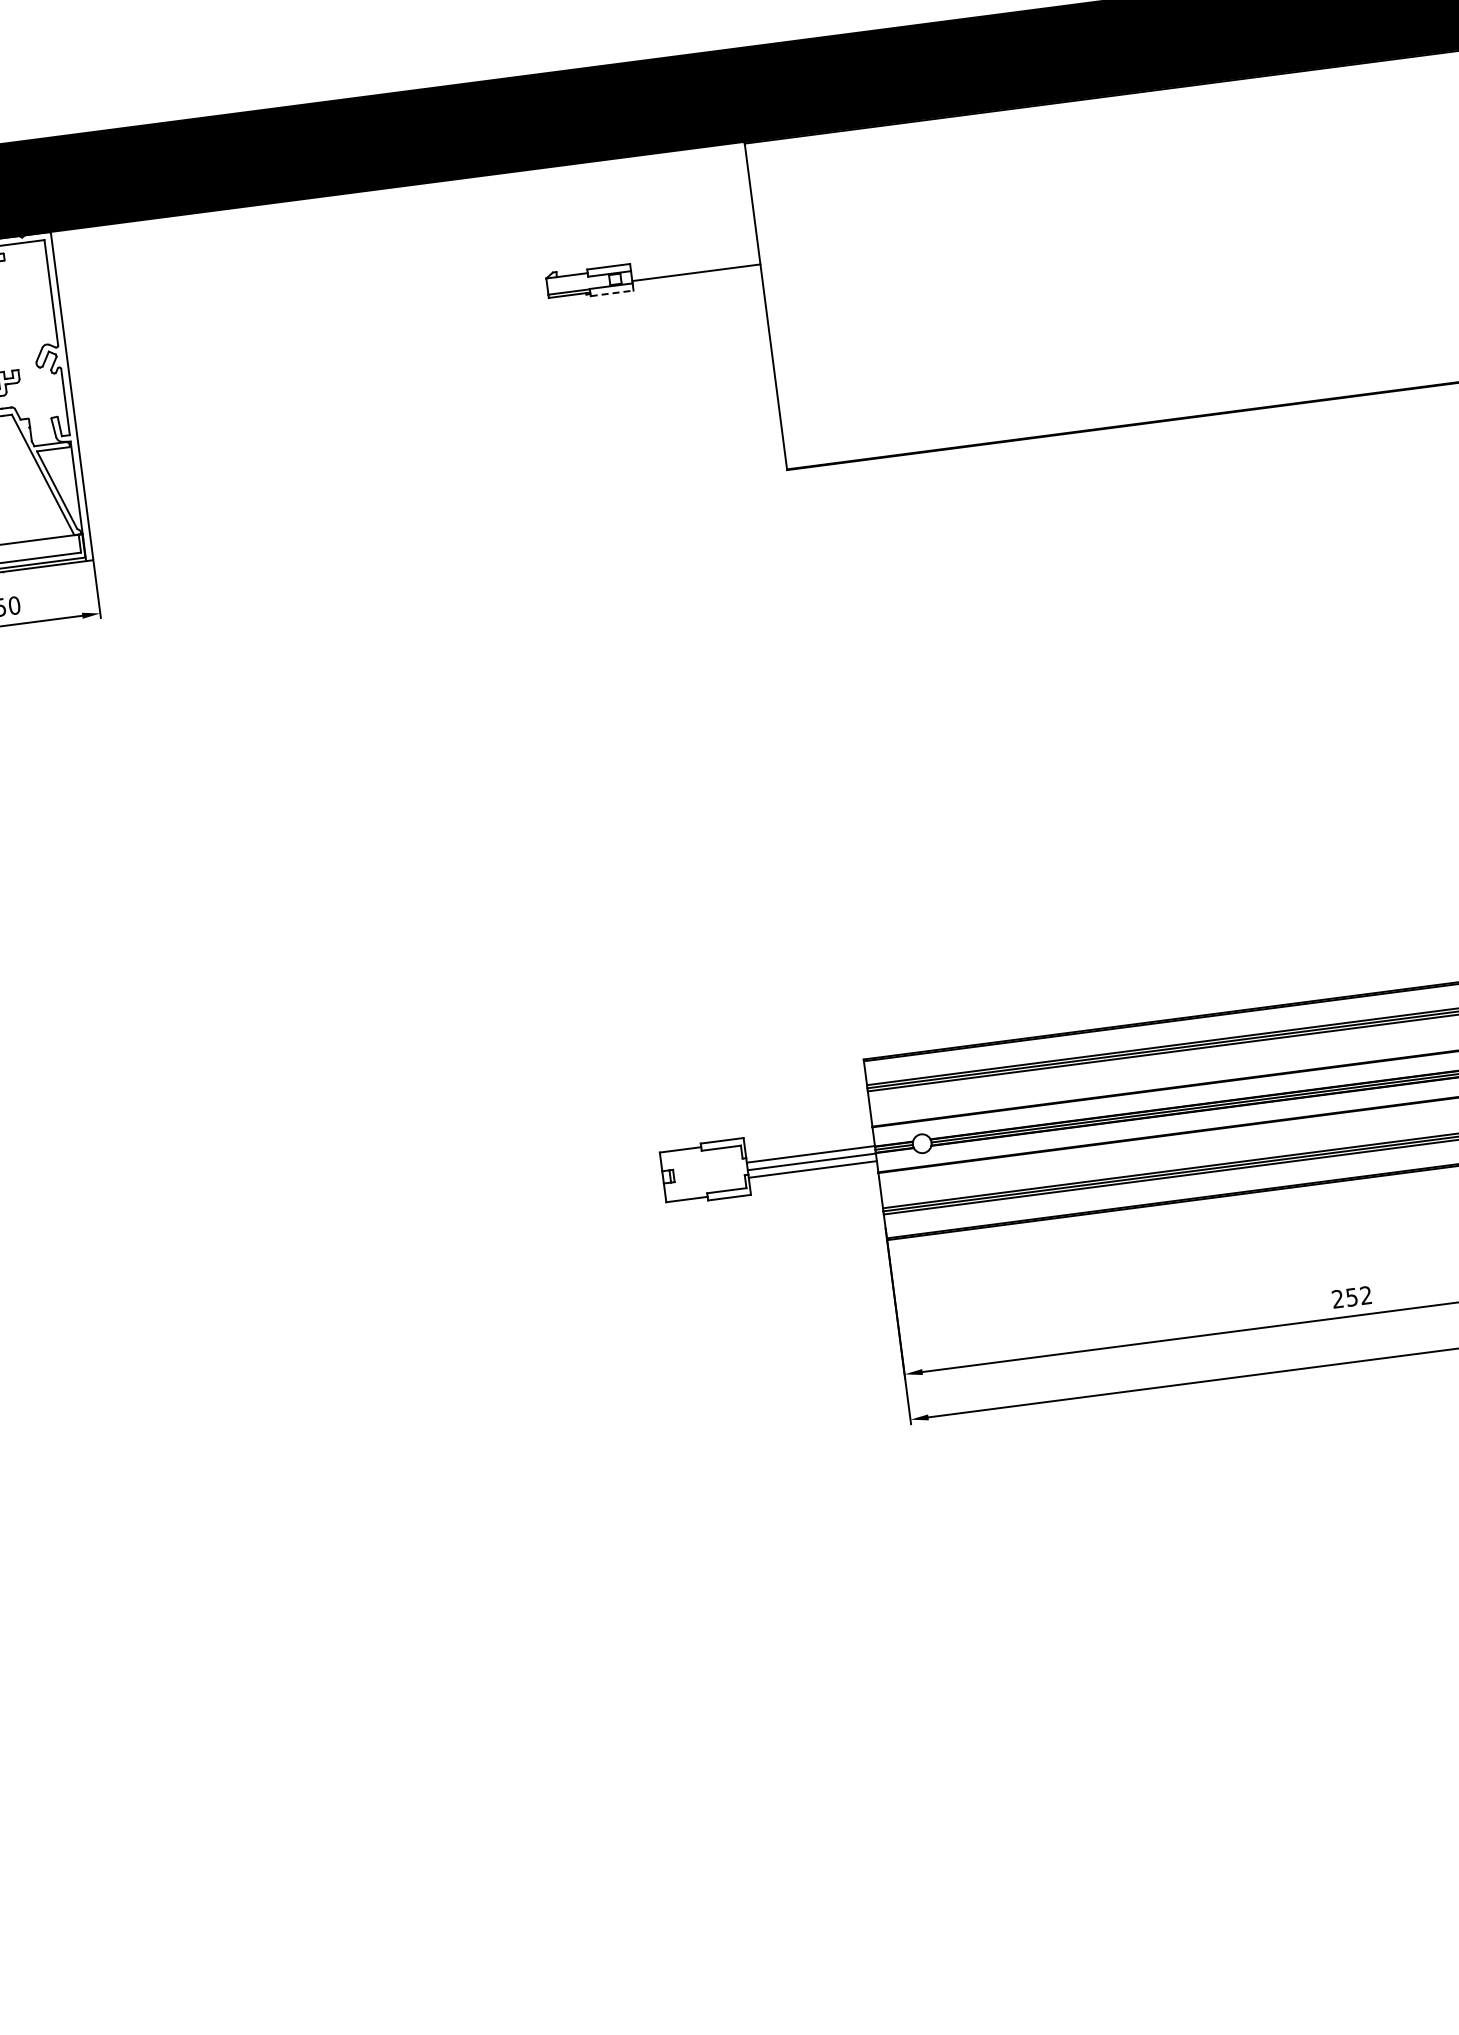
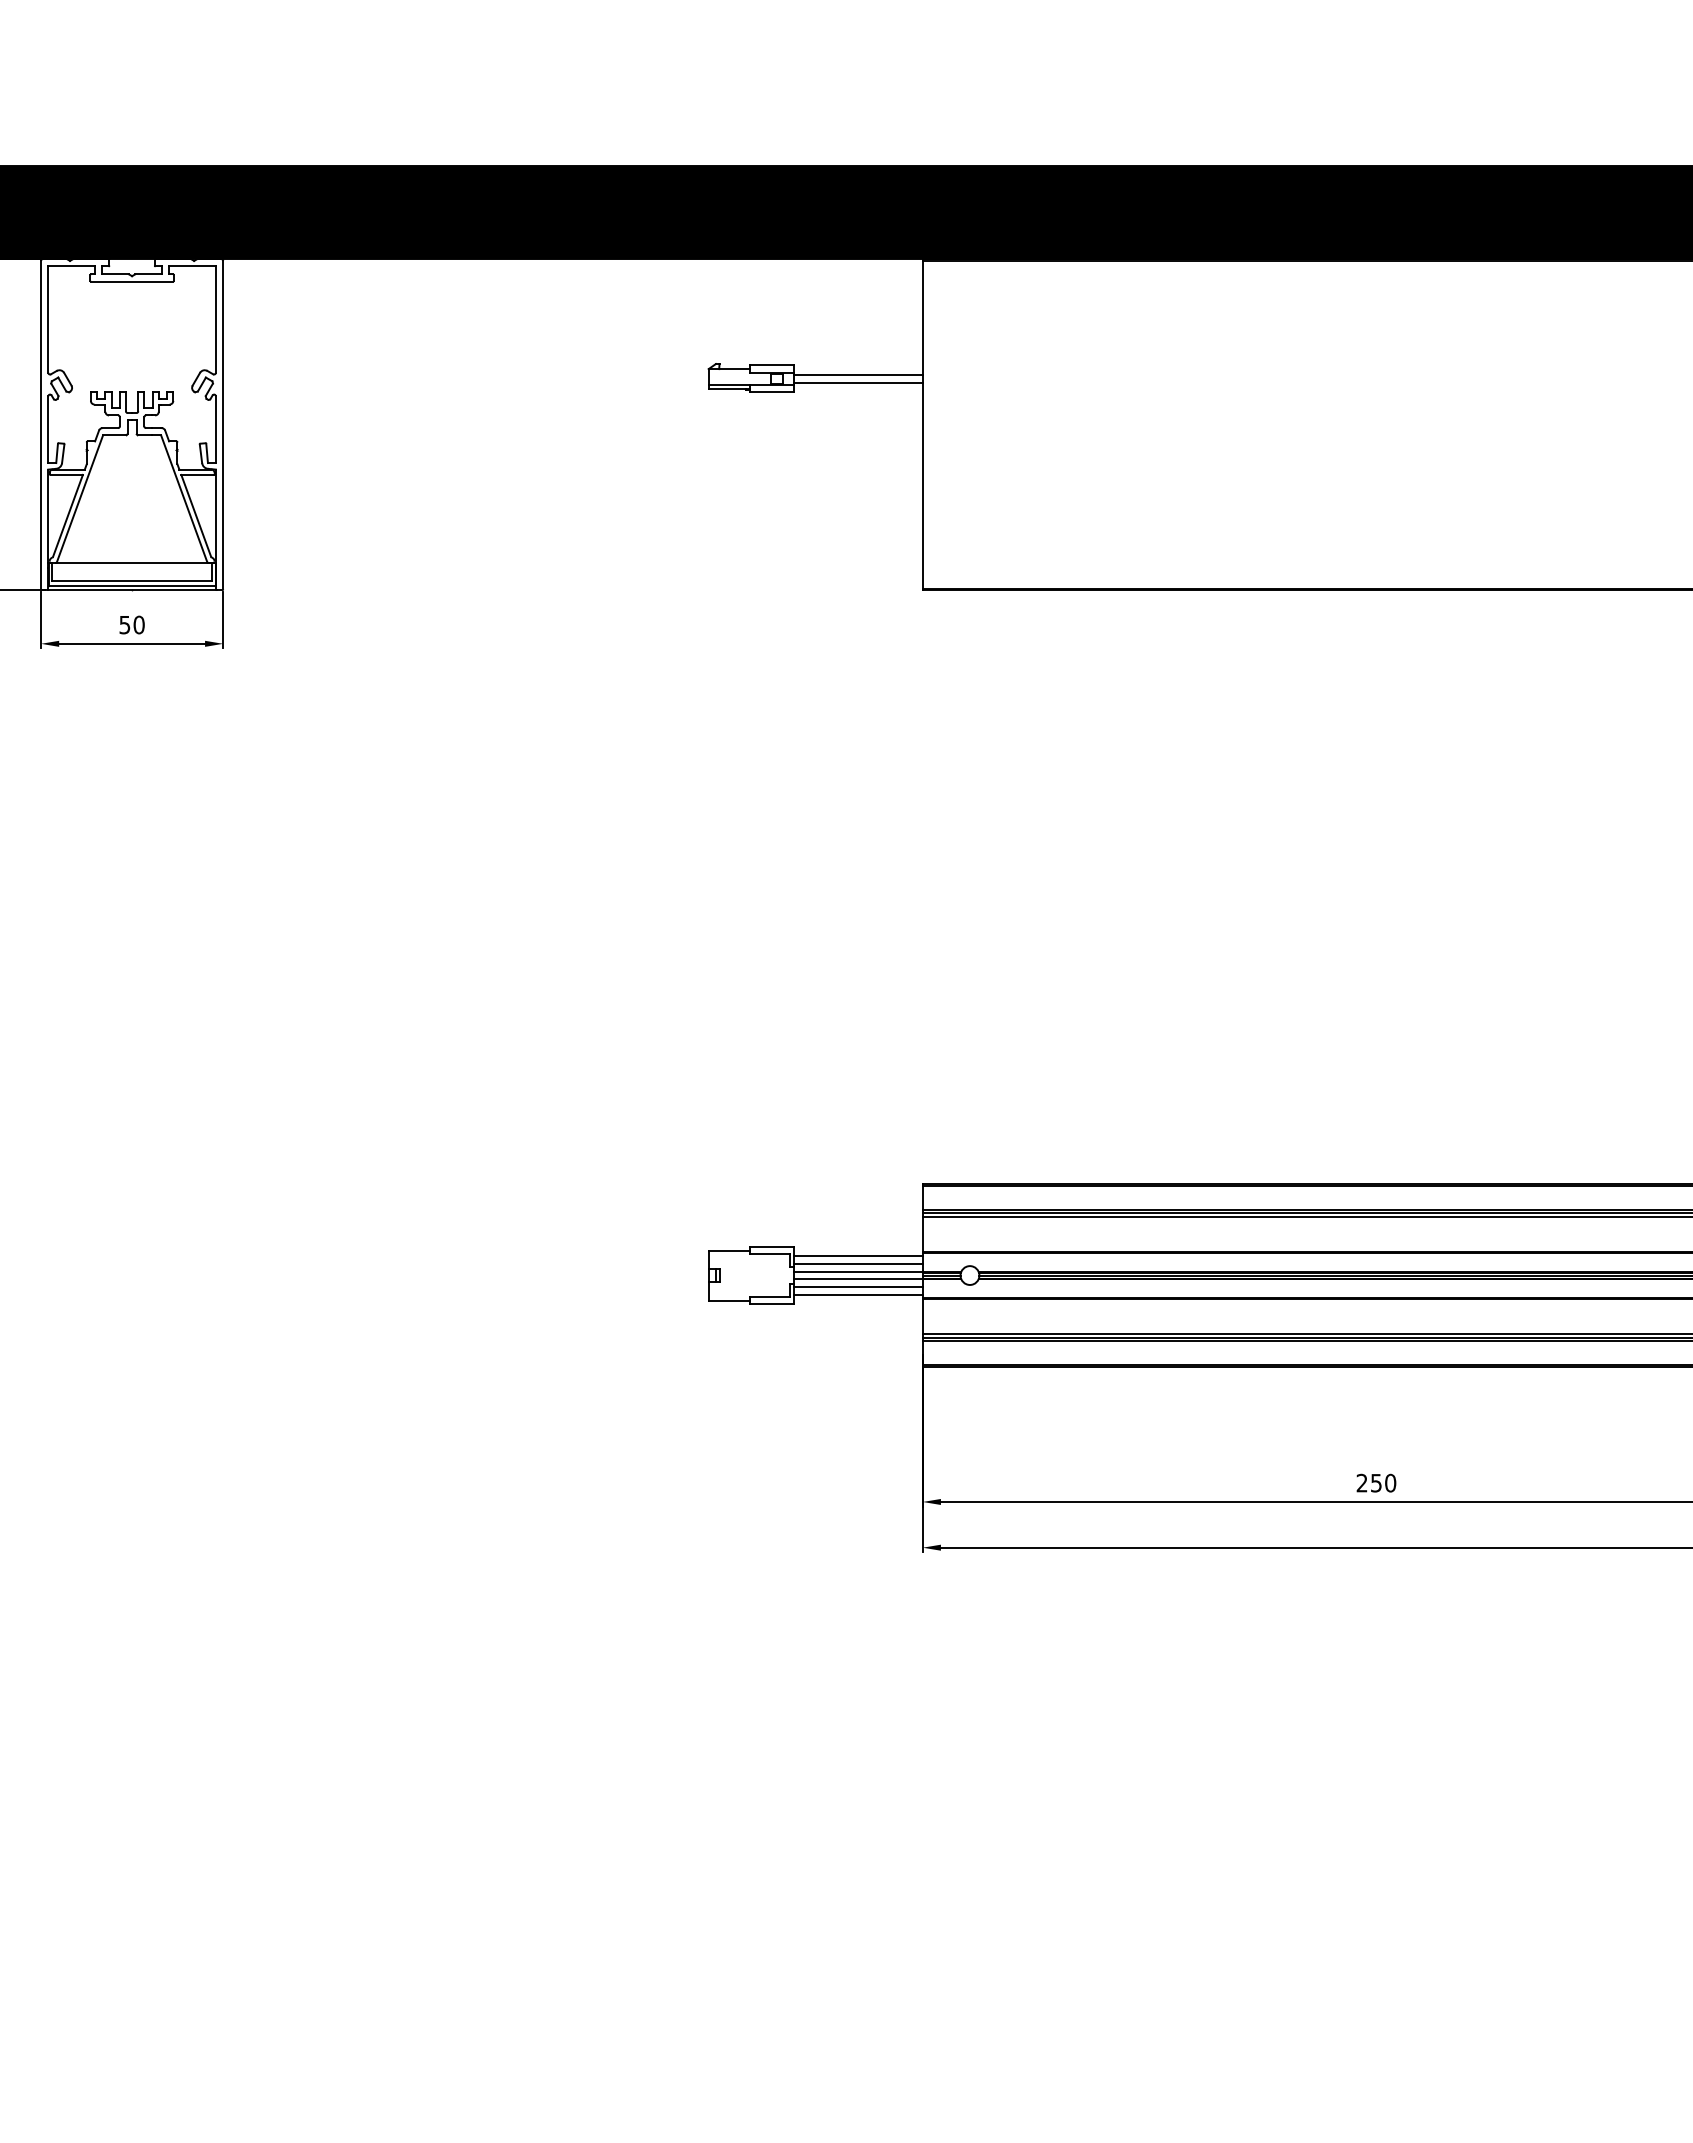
line: (694, 265) -> (857, 375), added
line: (611, 293) -> (771, 392), dashed -> solid
line: (808, 1139) -> (857, 1256), added
line: (809, 1147) -> (857, 1264), added
line: (813, 1177) -> (857, 1294), added
text: (1365, 1294) -> (1390, 1482), 252 -> 250

